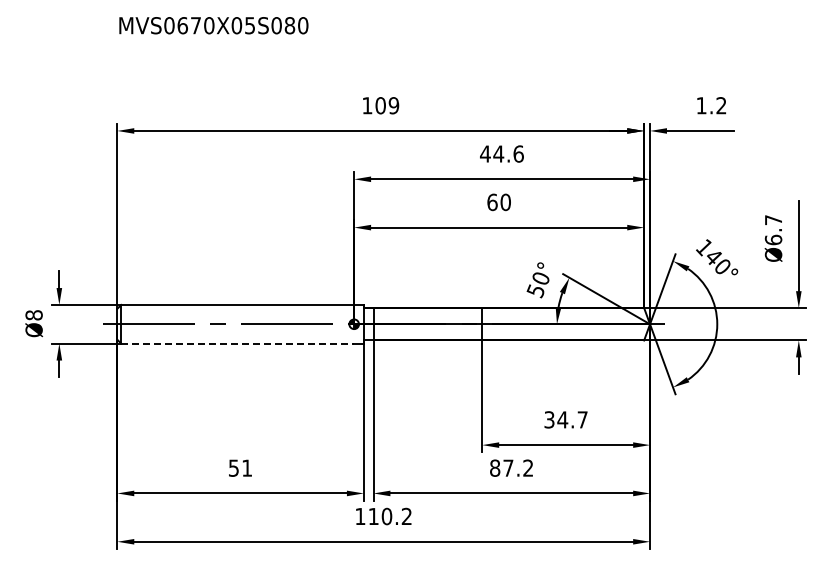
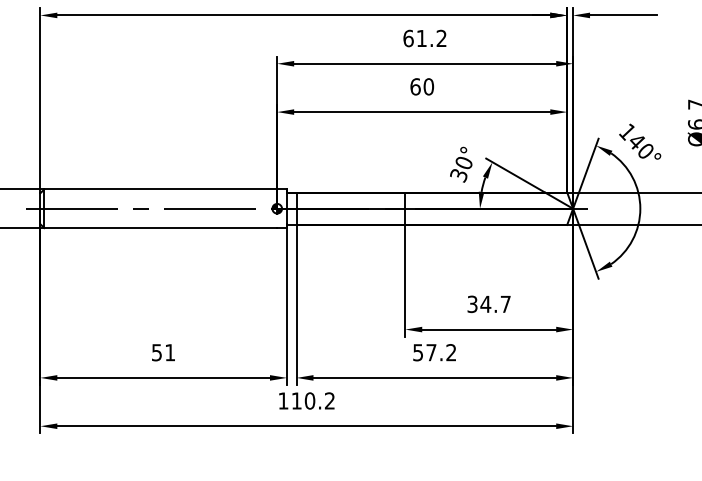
text: (501, 153) -> (424, 37), 44.6 -> 61.2
text: (535, 289) -> (458, 173), 50° -> 30°
line: (238, 343) -> (161, 227), dashed -> solid
text: (495, 467) -> (418, 351), 87.2 -> 57.2

